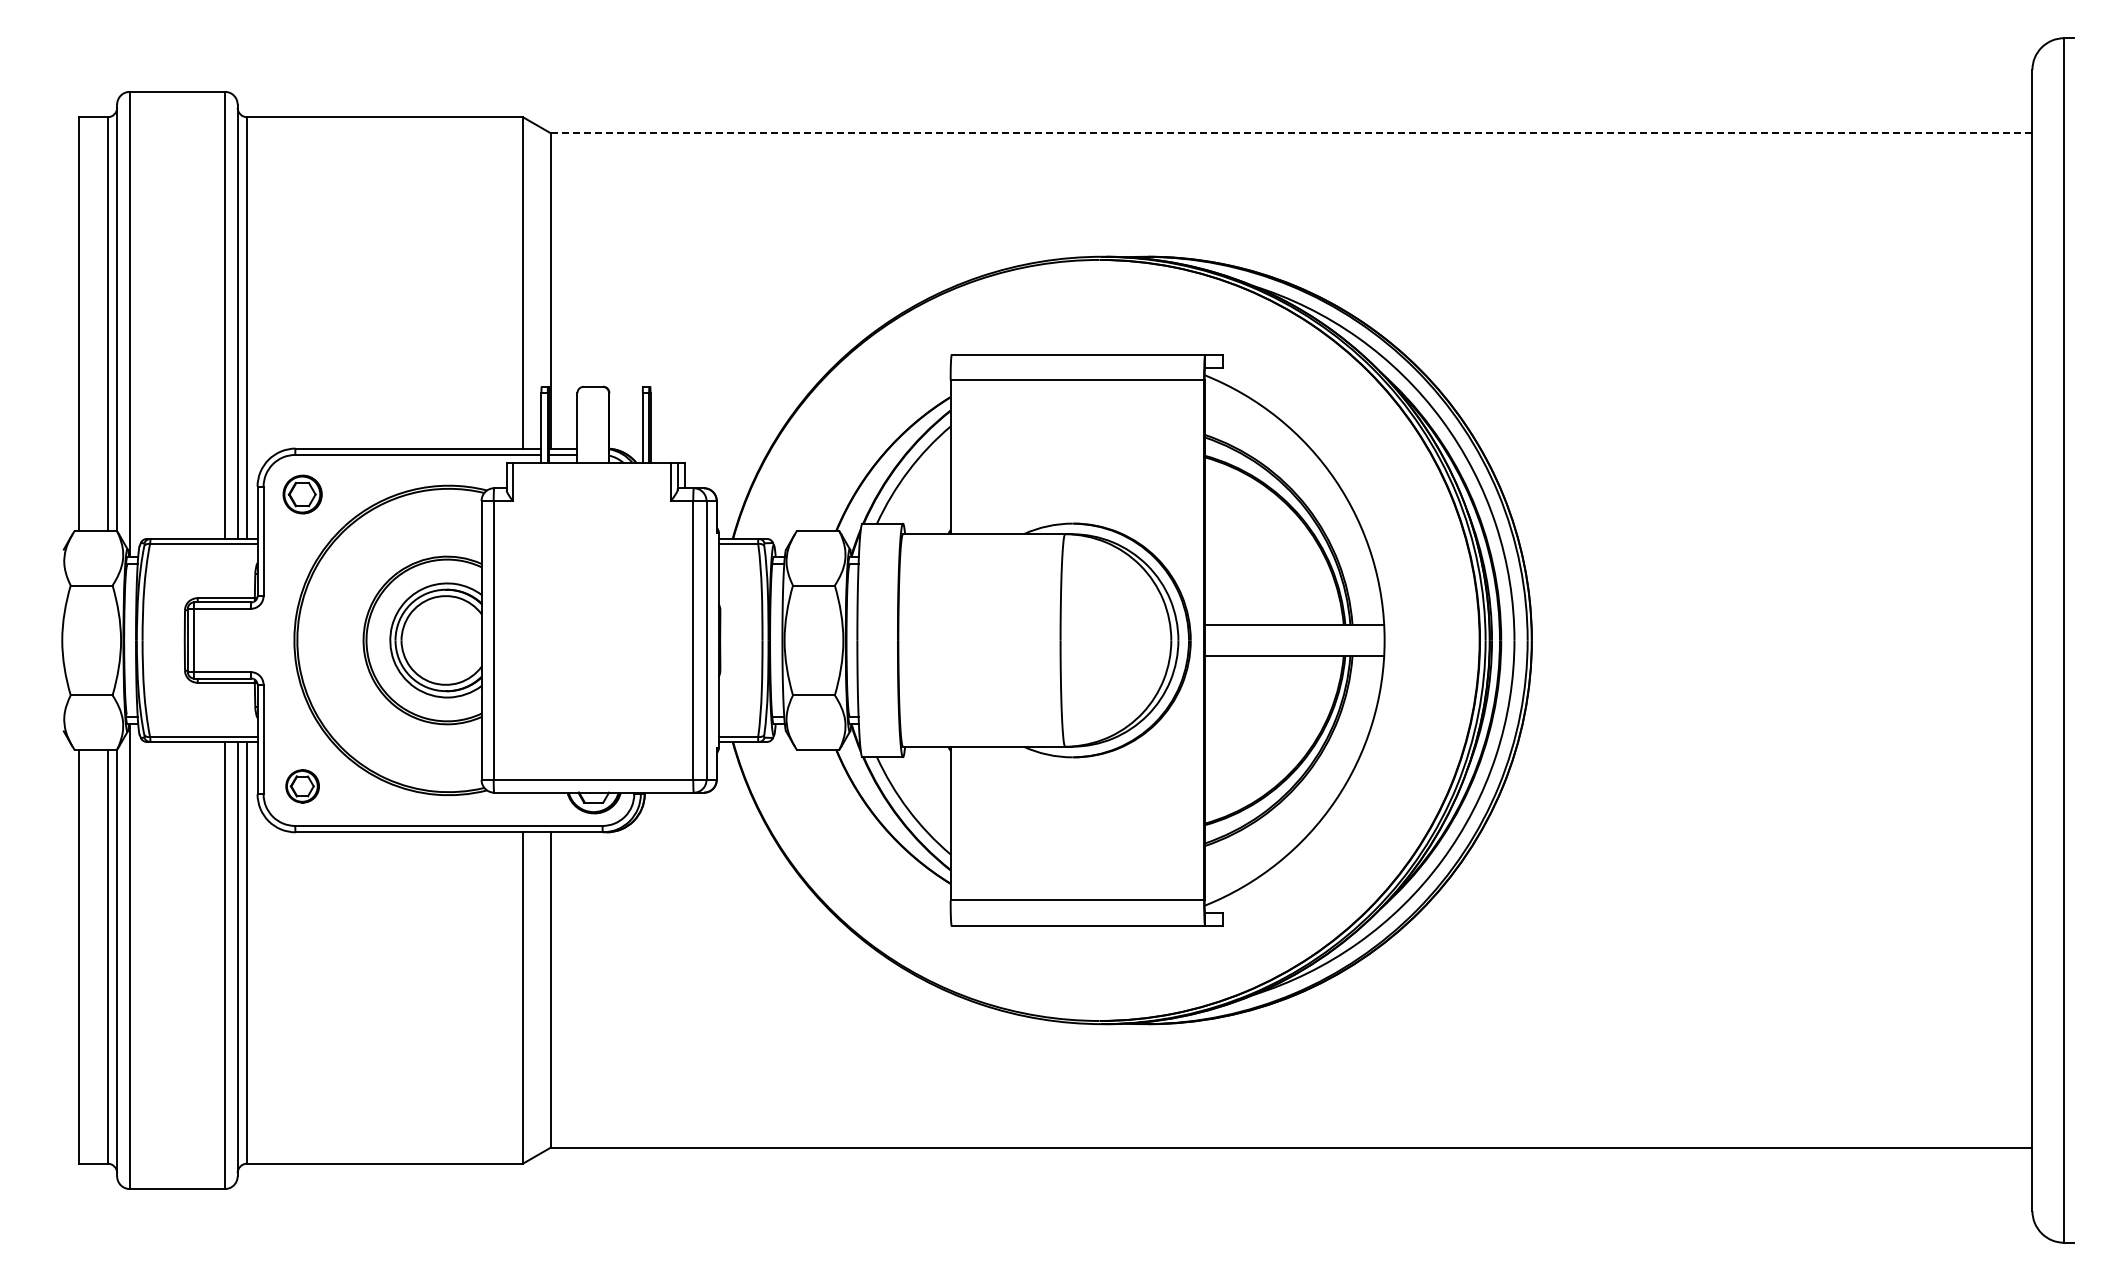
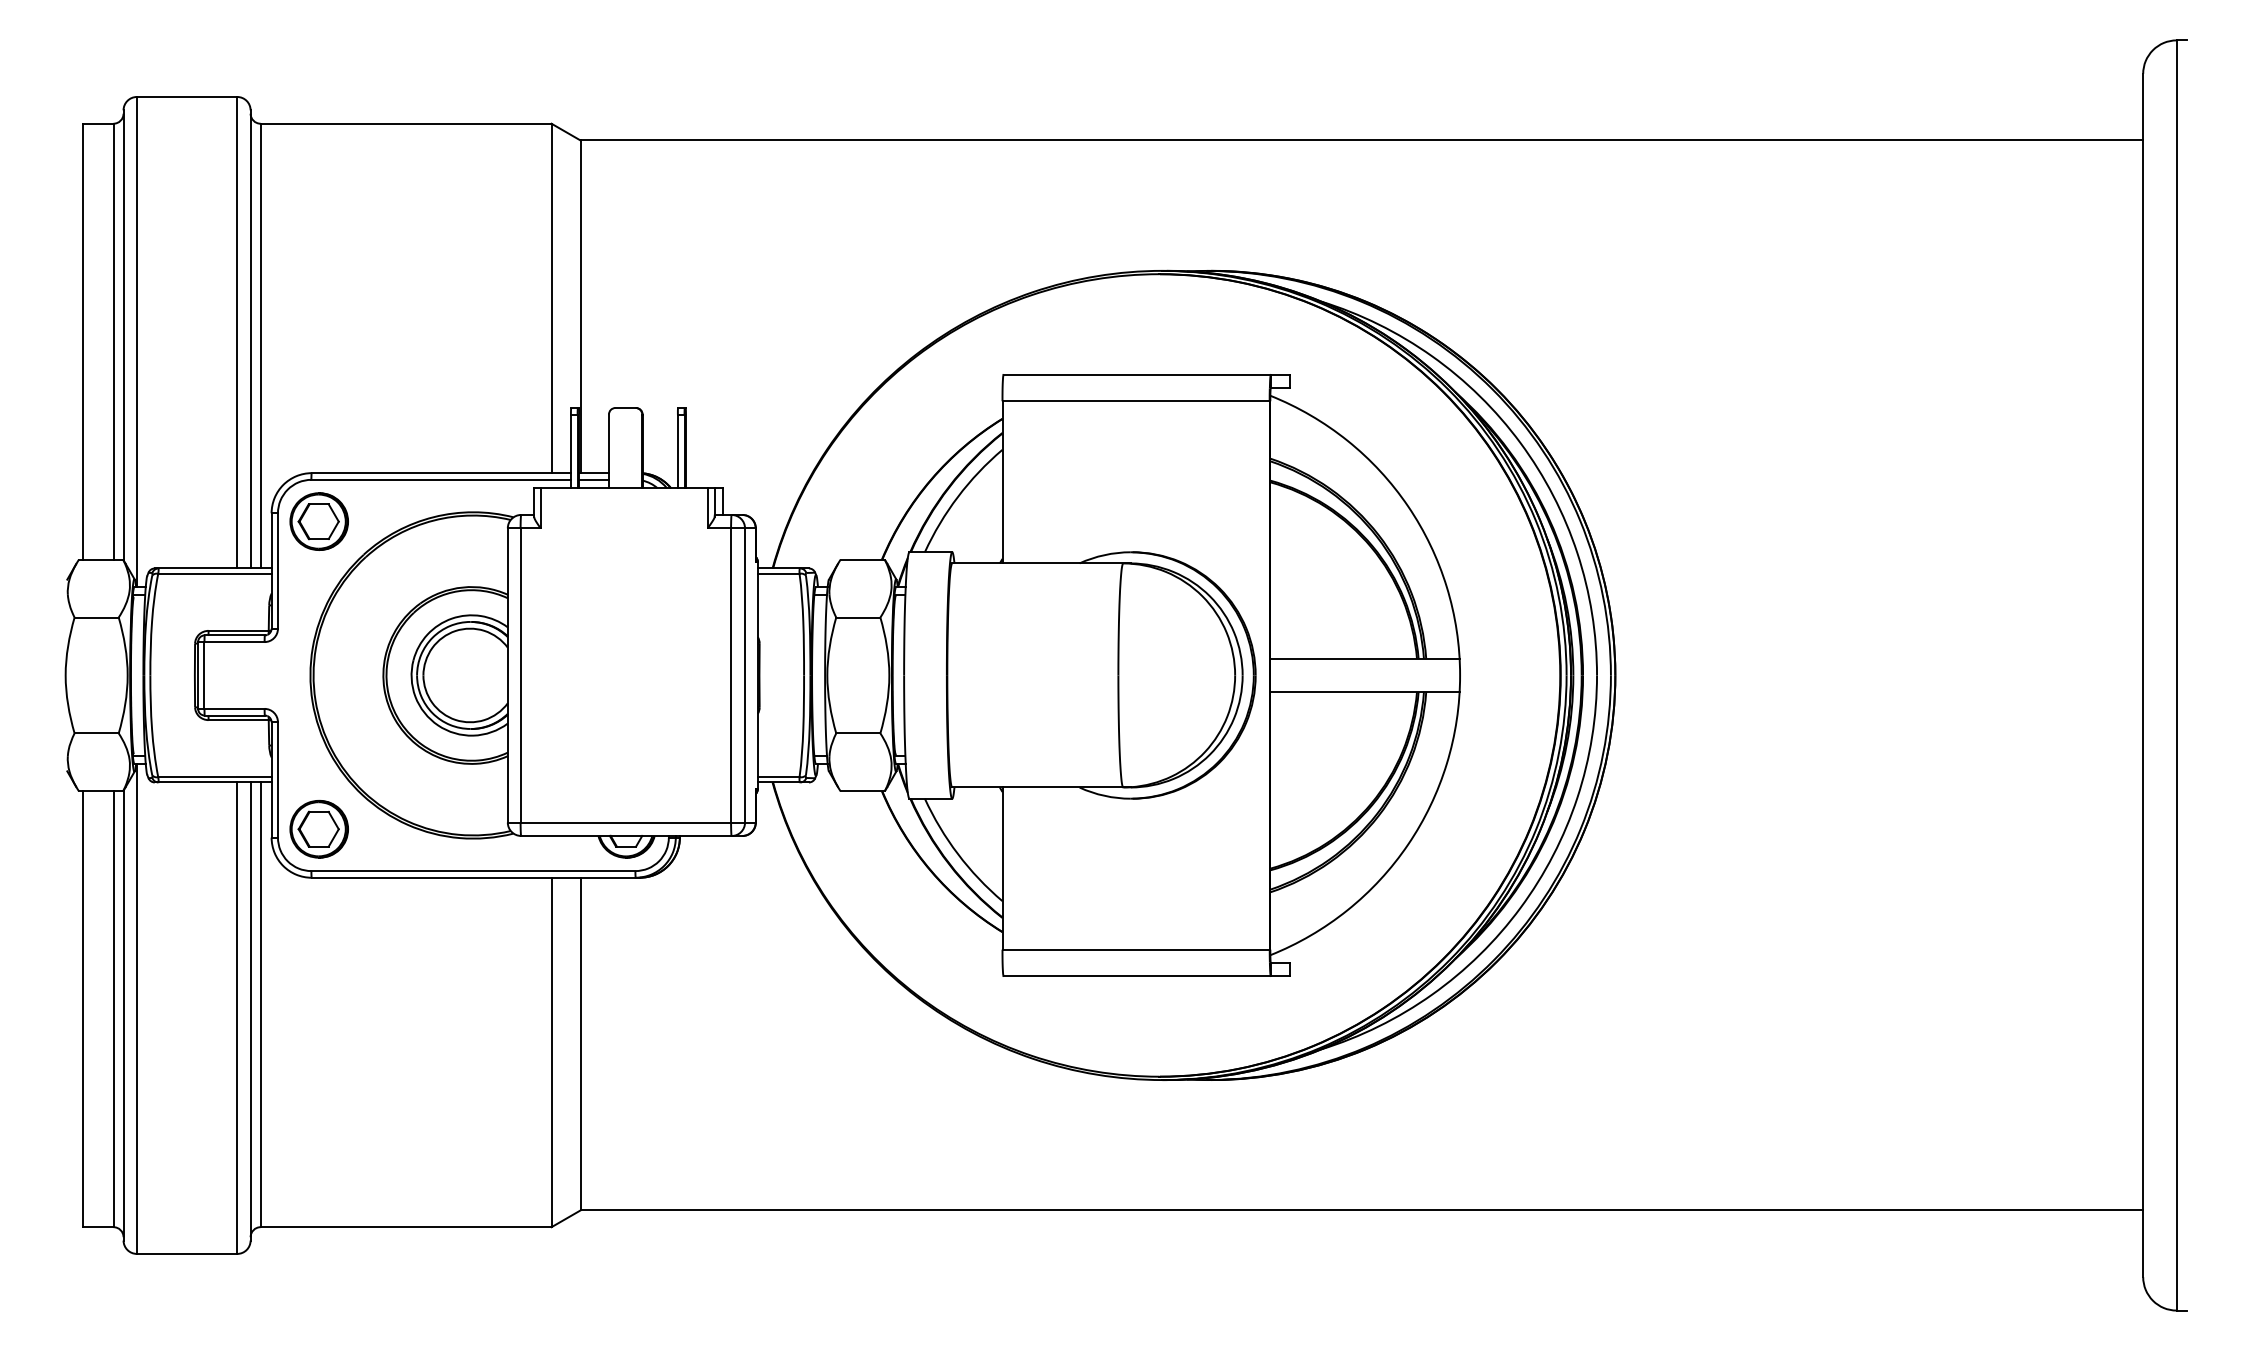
line: (1291, 133) -> (1361, 140), dashed -> solid
part: (302, 494) -> (318, 521), size x1.43
part: (302, 786) -> (318, 829), size x1.67

